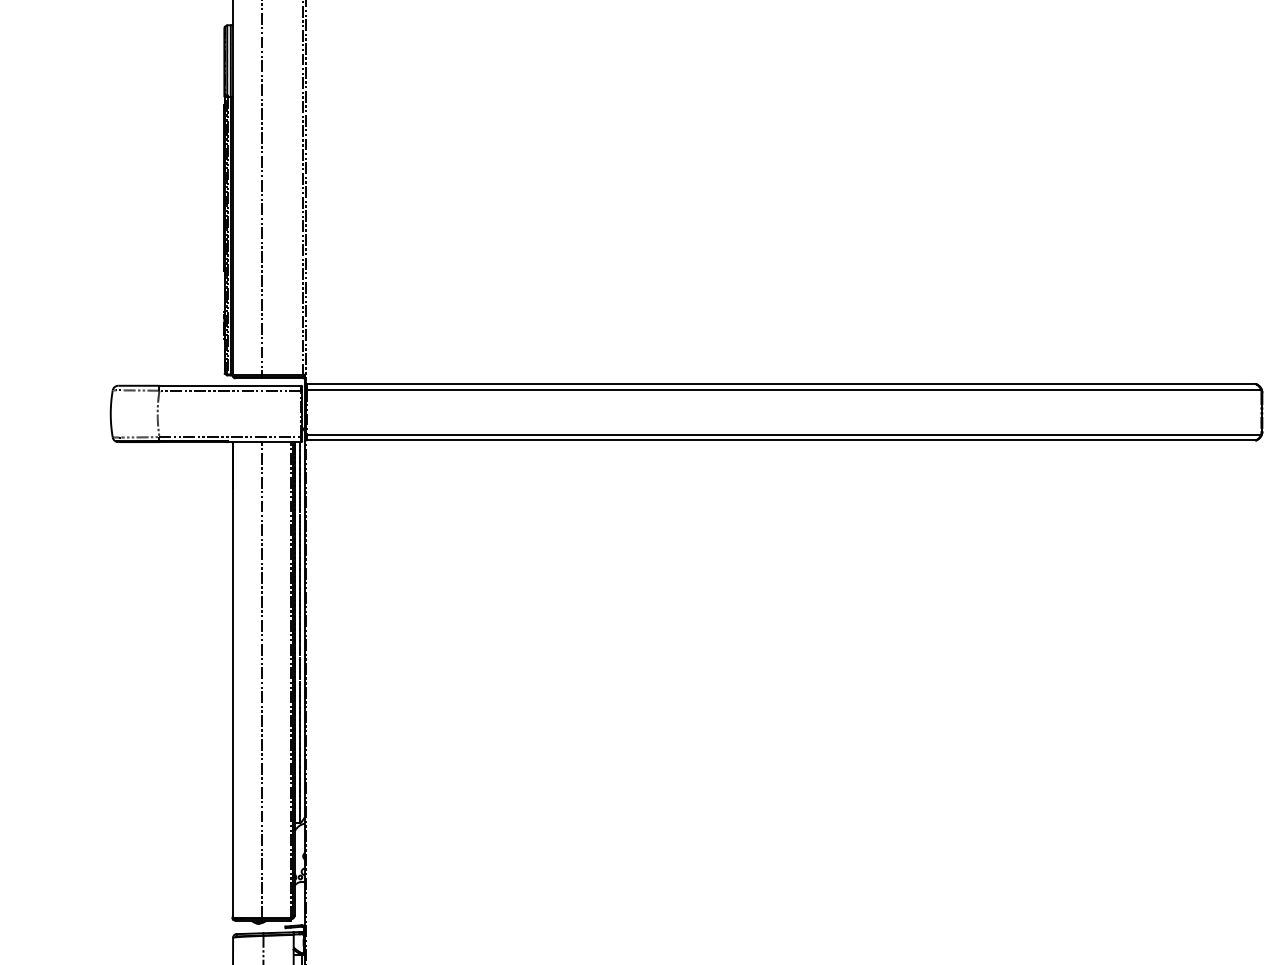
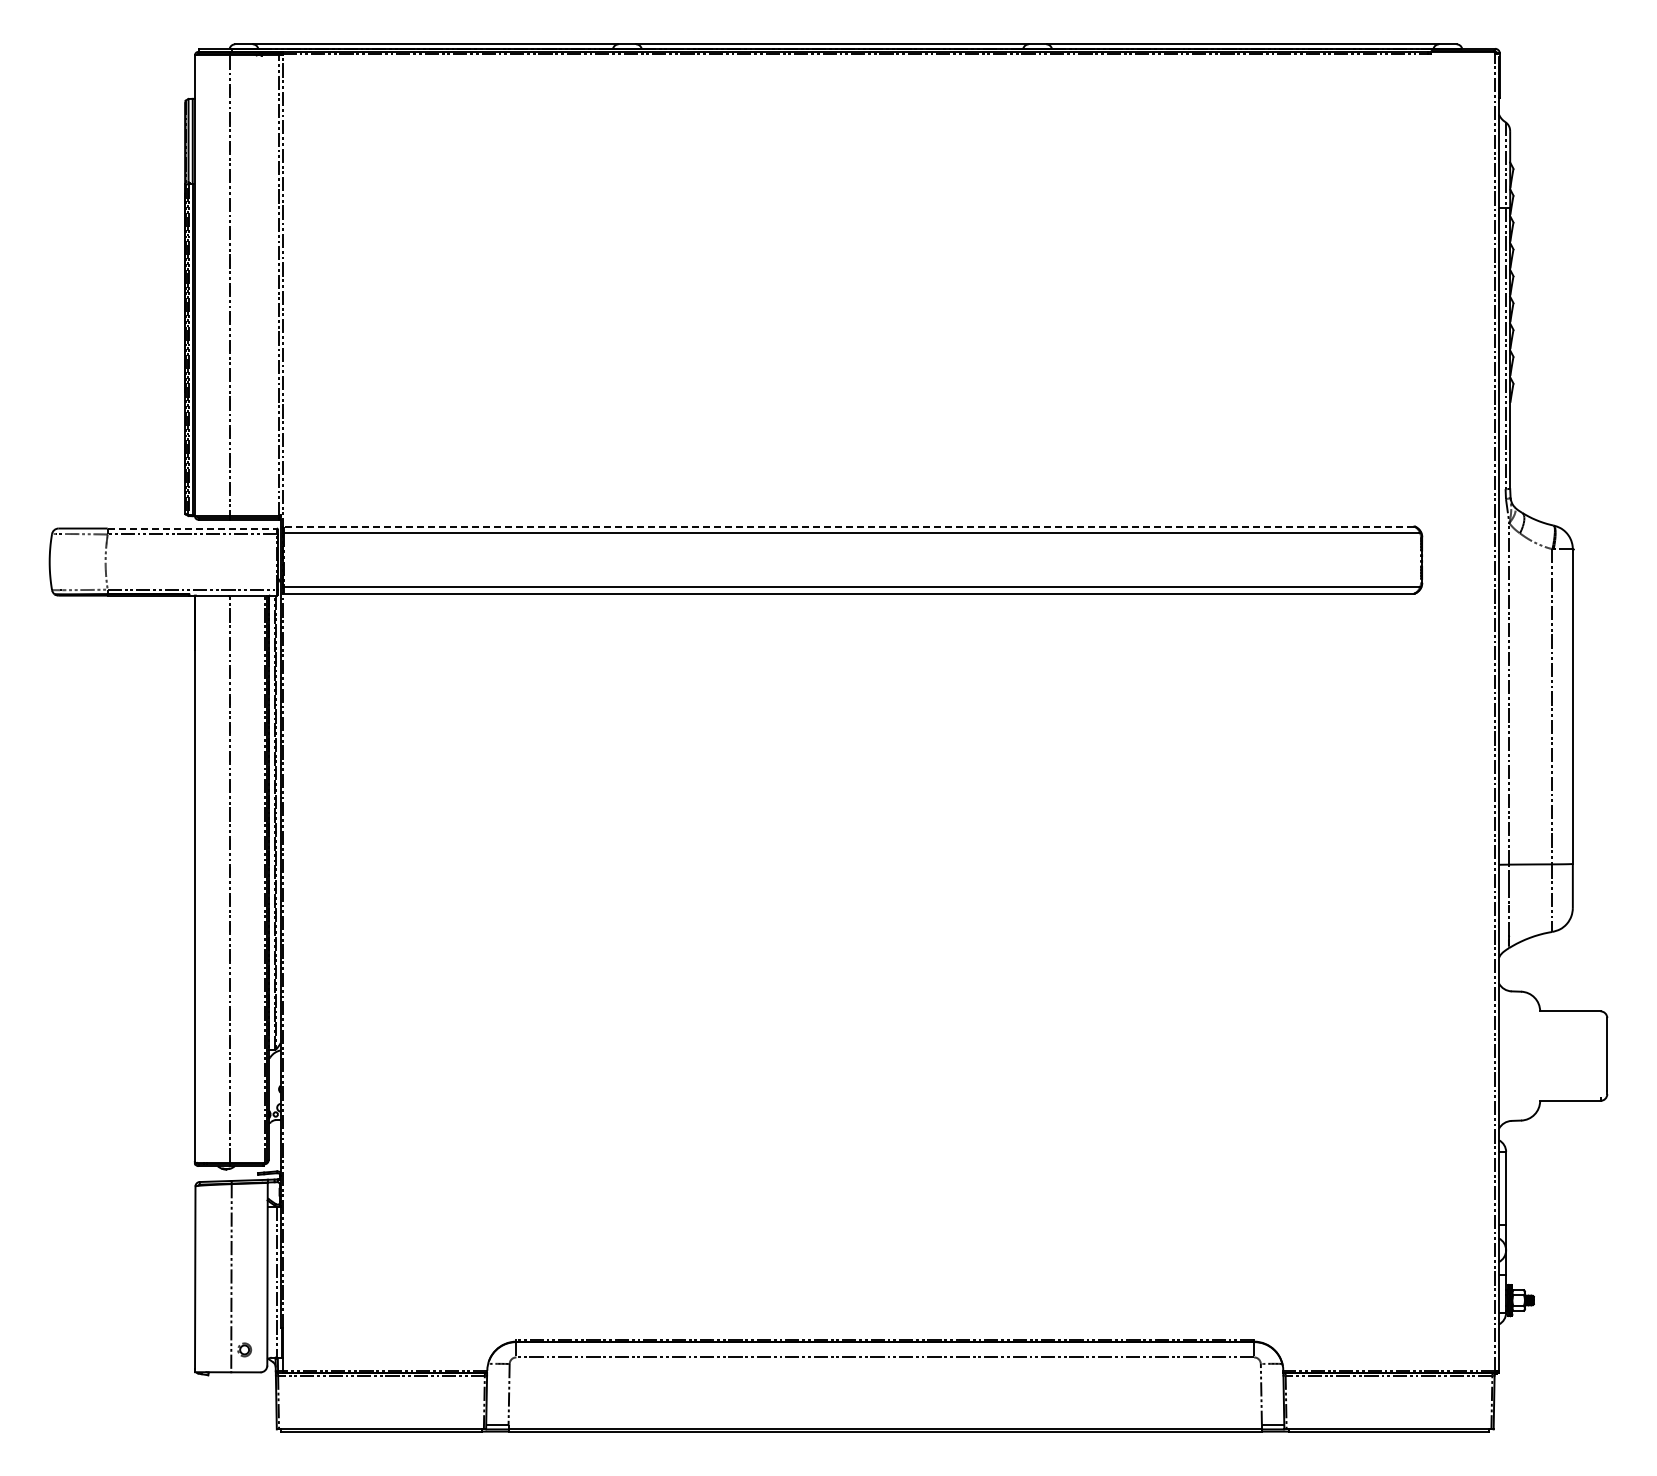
line: (781, 384) -> (848, 526), solid -> dashed
line: (230, 385) -> (192, 528), solid -> dashed

